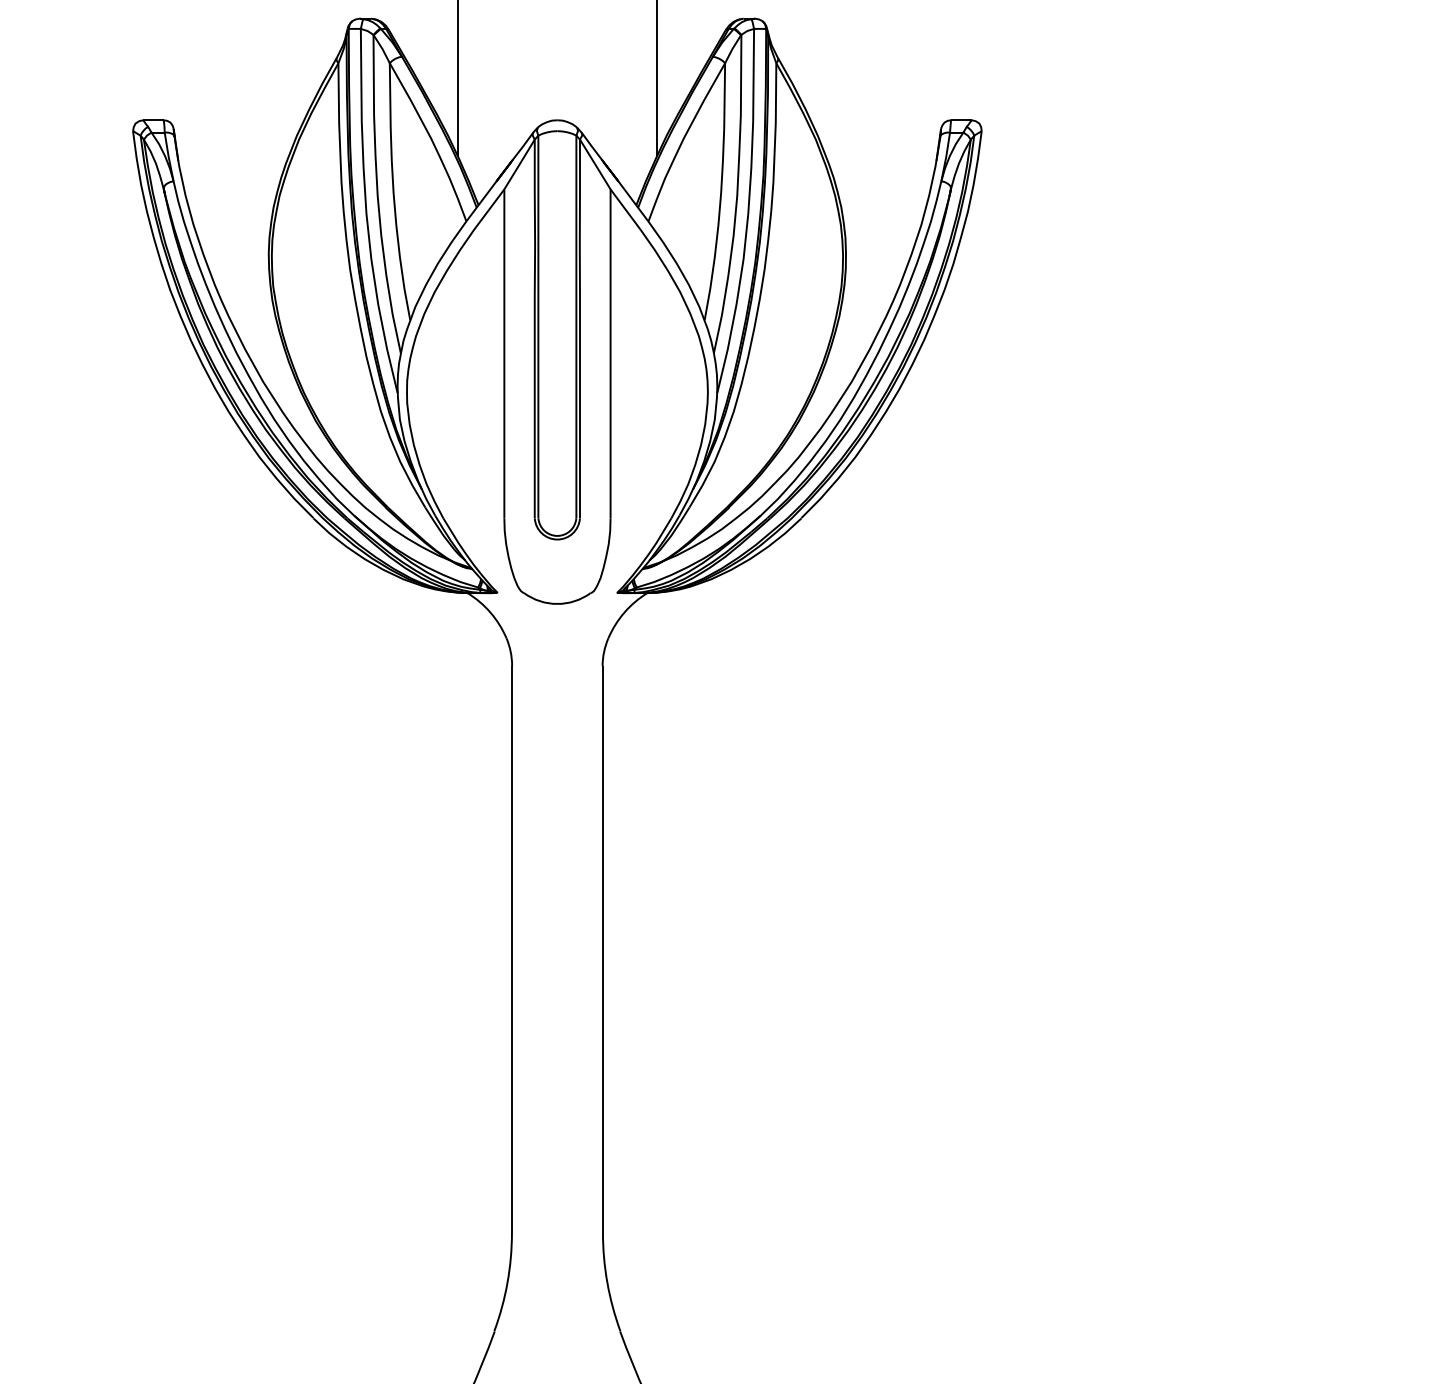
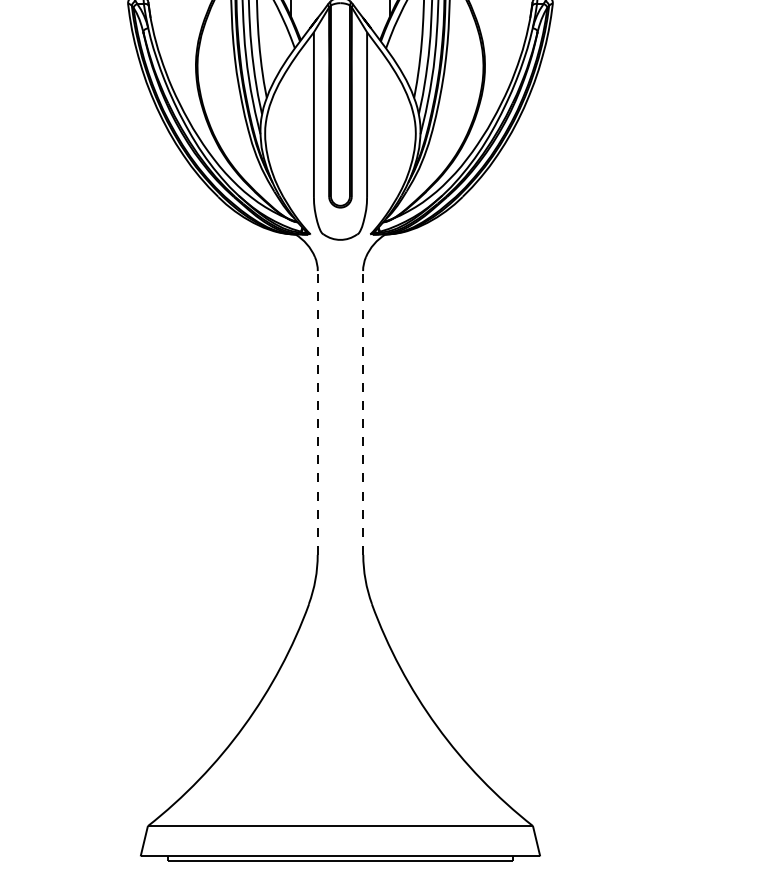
line: (511, 950) -> (317, 413), solid -> dashed
line: (603, 950) -> (363, 413), solid -> dashed

